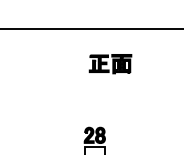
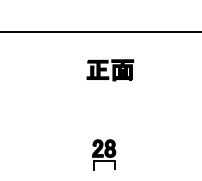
part: (110, 64) -> (110, 70), moved

